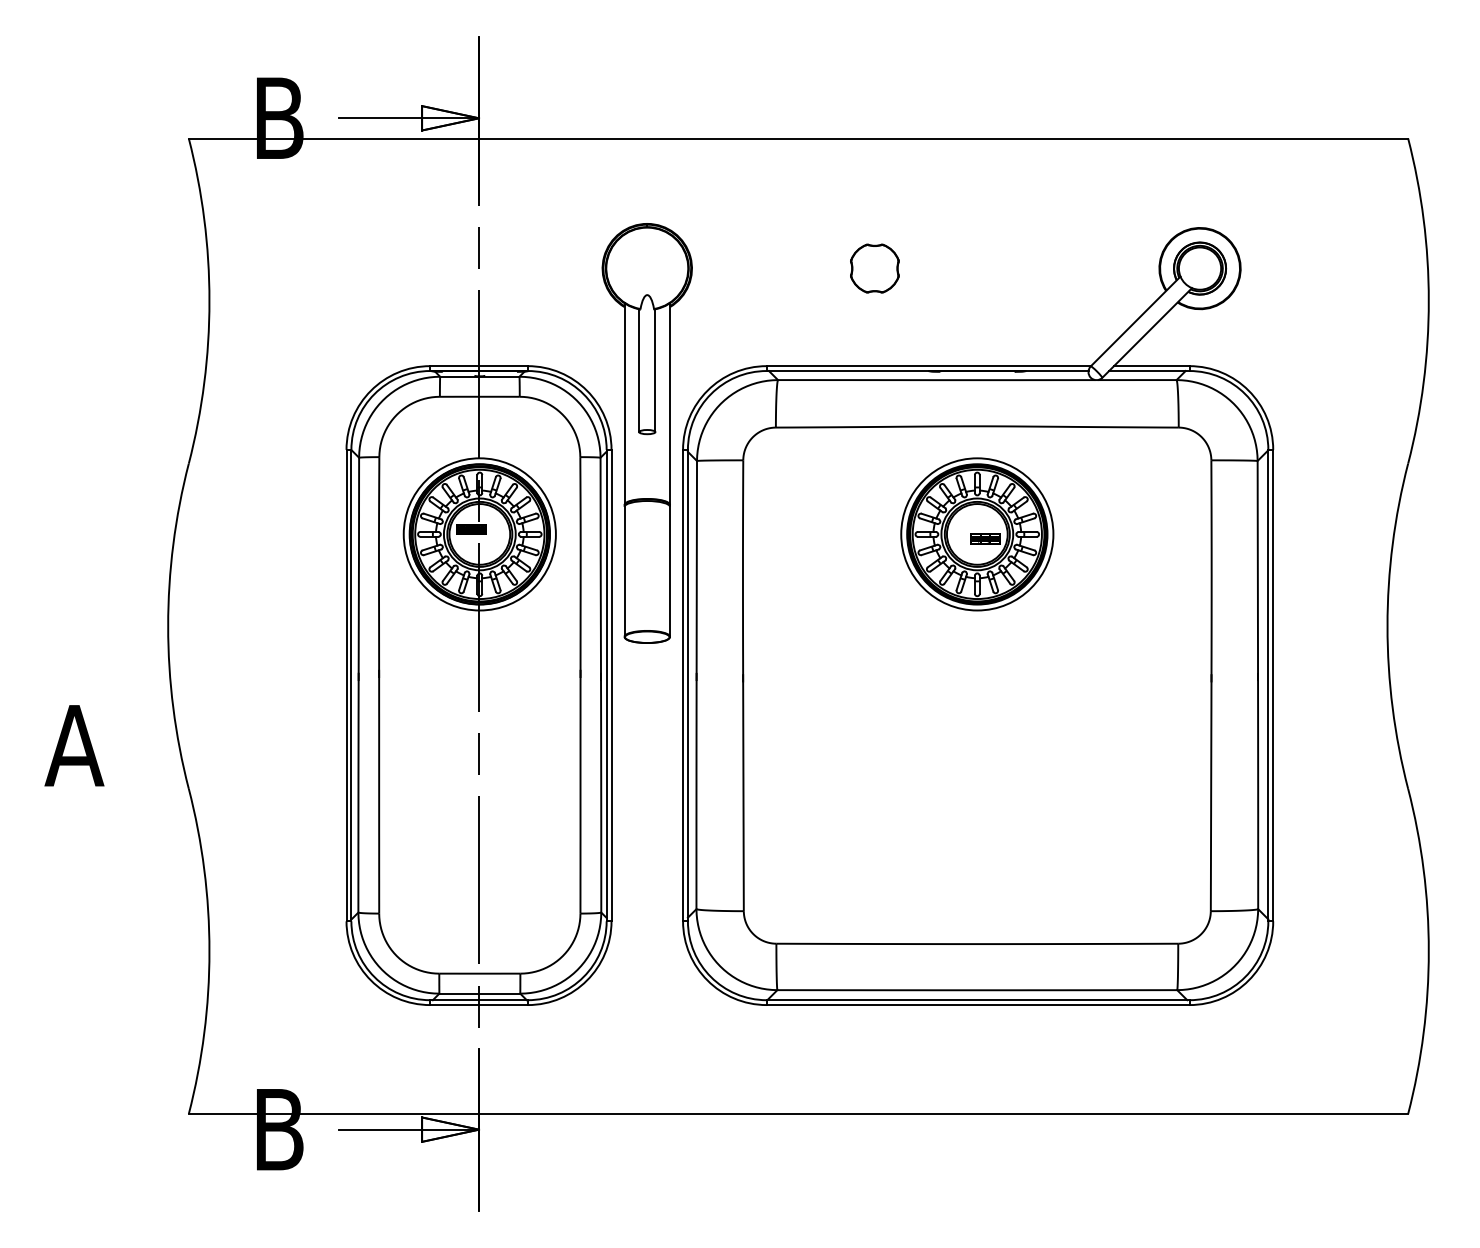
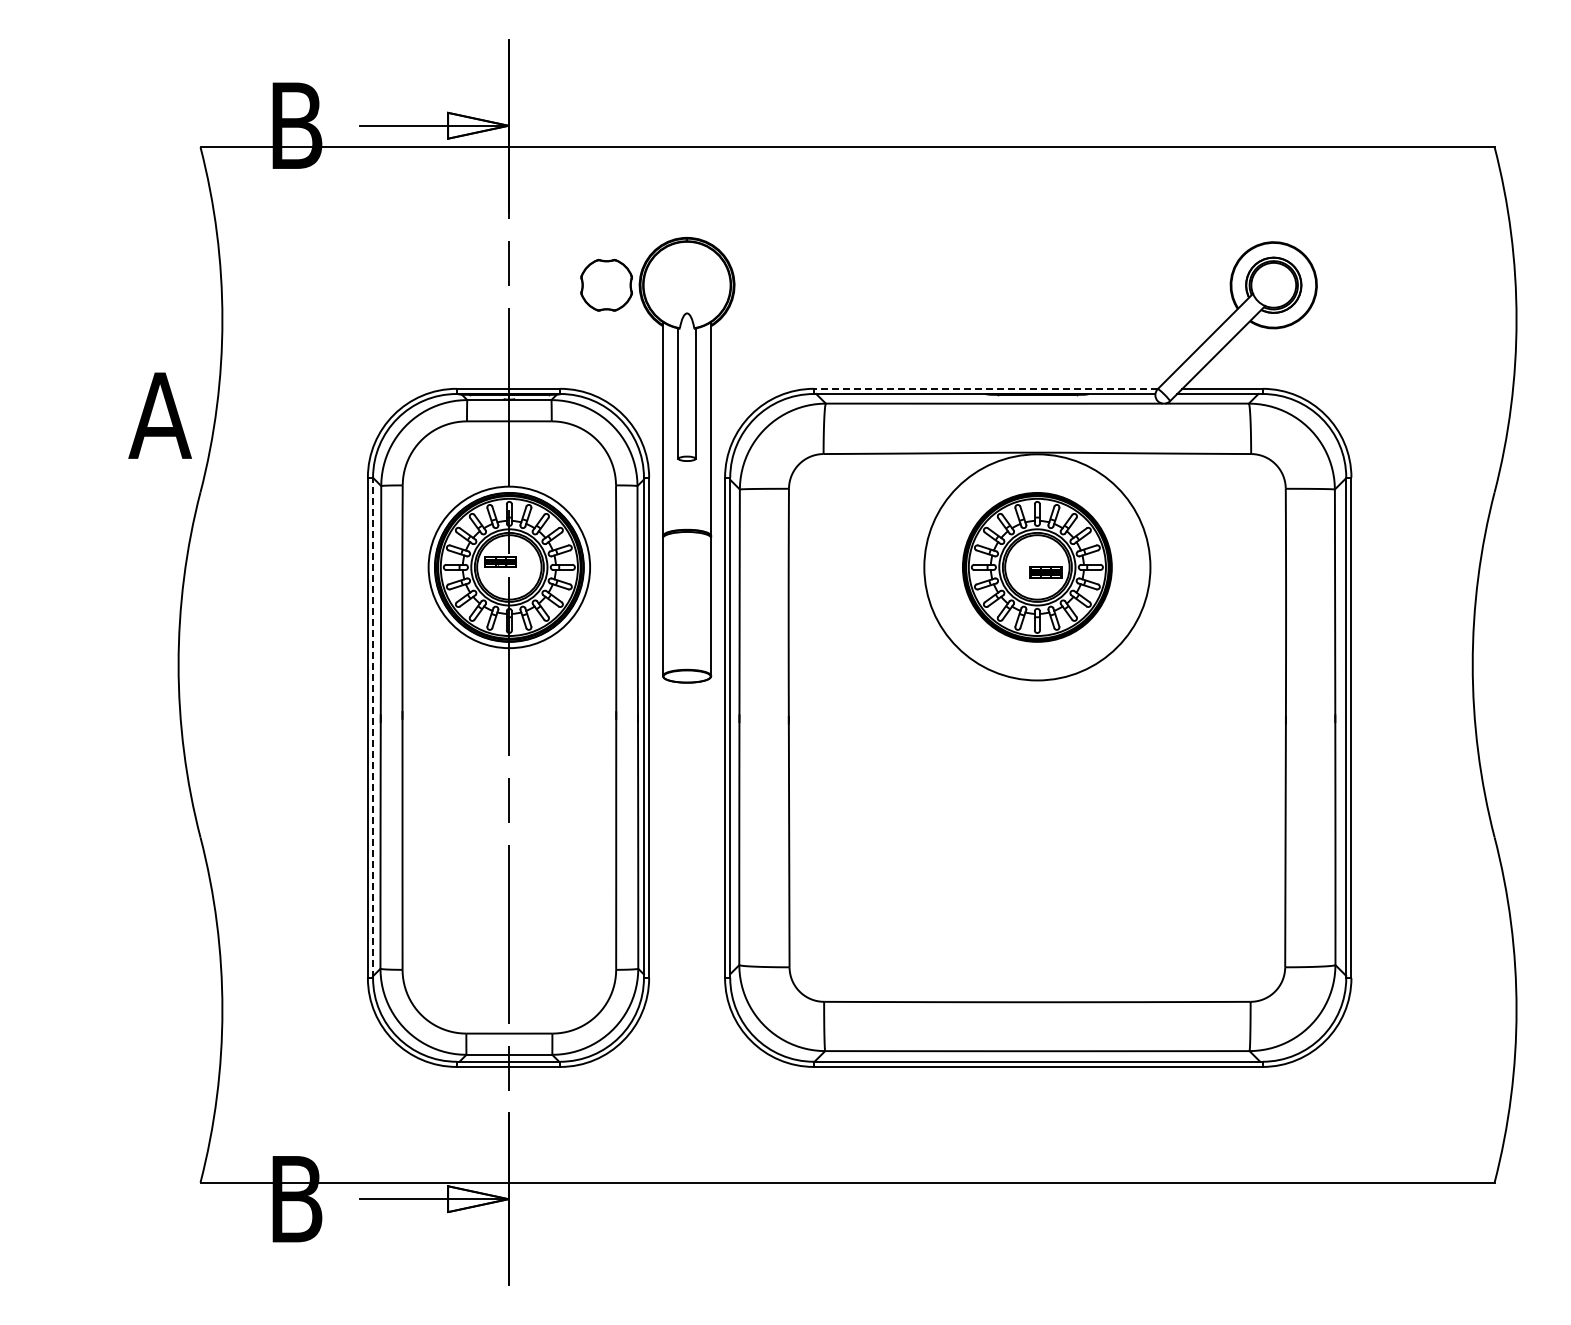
part: (874, 268) -> (606, 285), moved
line: (928, 365) -> (985, 388), solid -> dashed
circle: (977, 534) -> (1037, 567), size x1.4
line: (351, 685) -> (373, 727), solid -> dashed
text: (73, 745) -> (159, 415), moved

